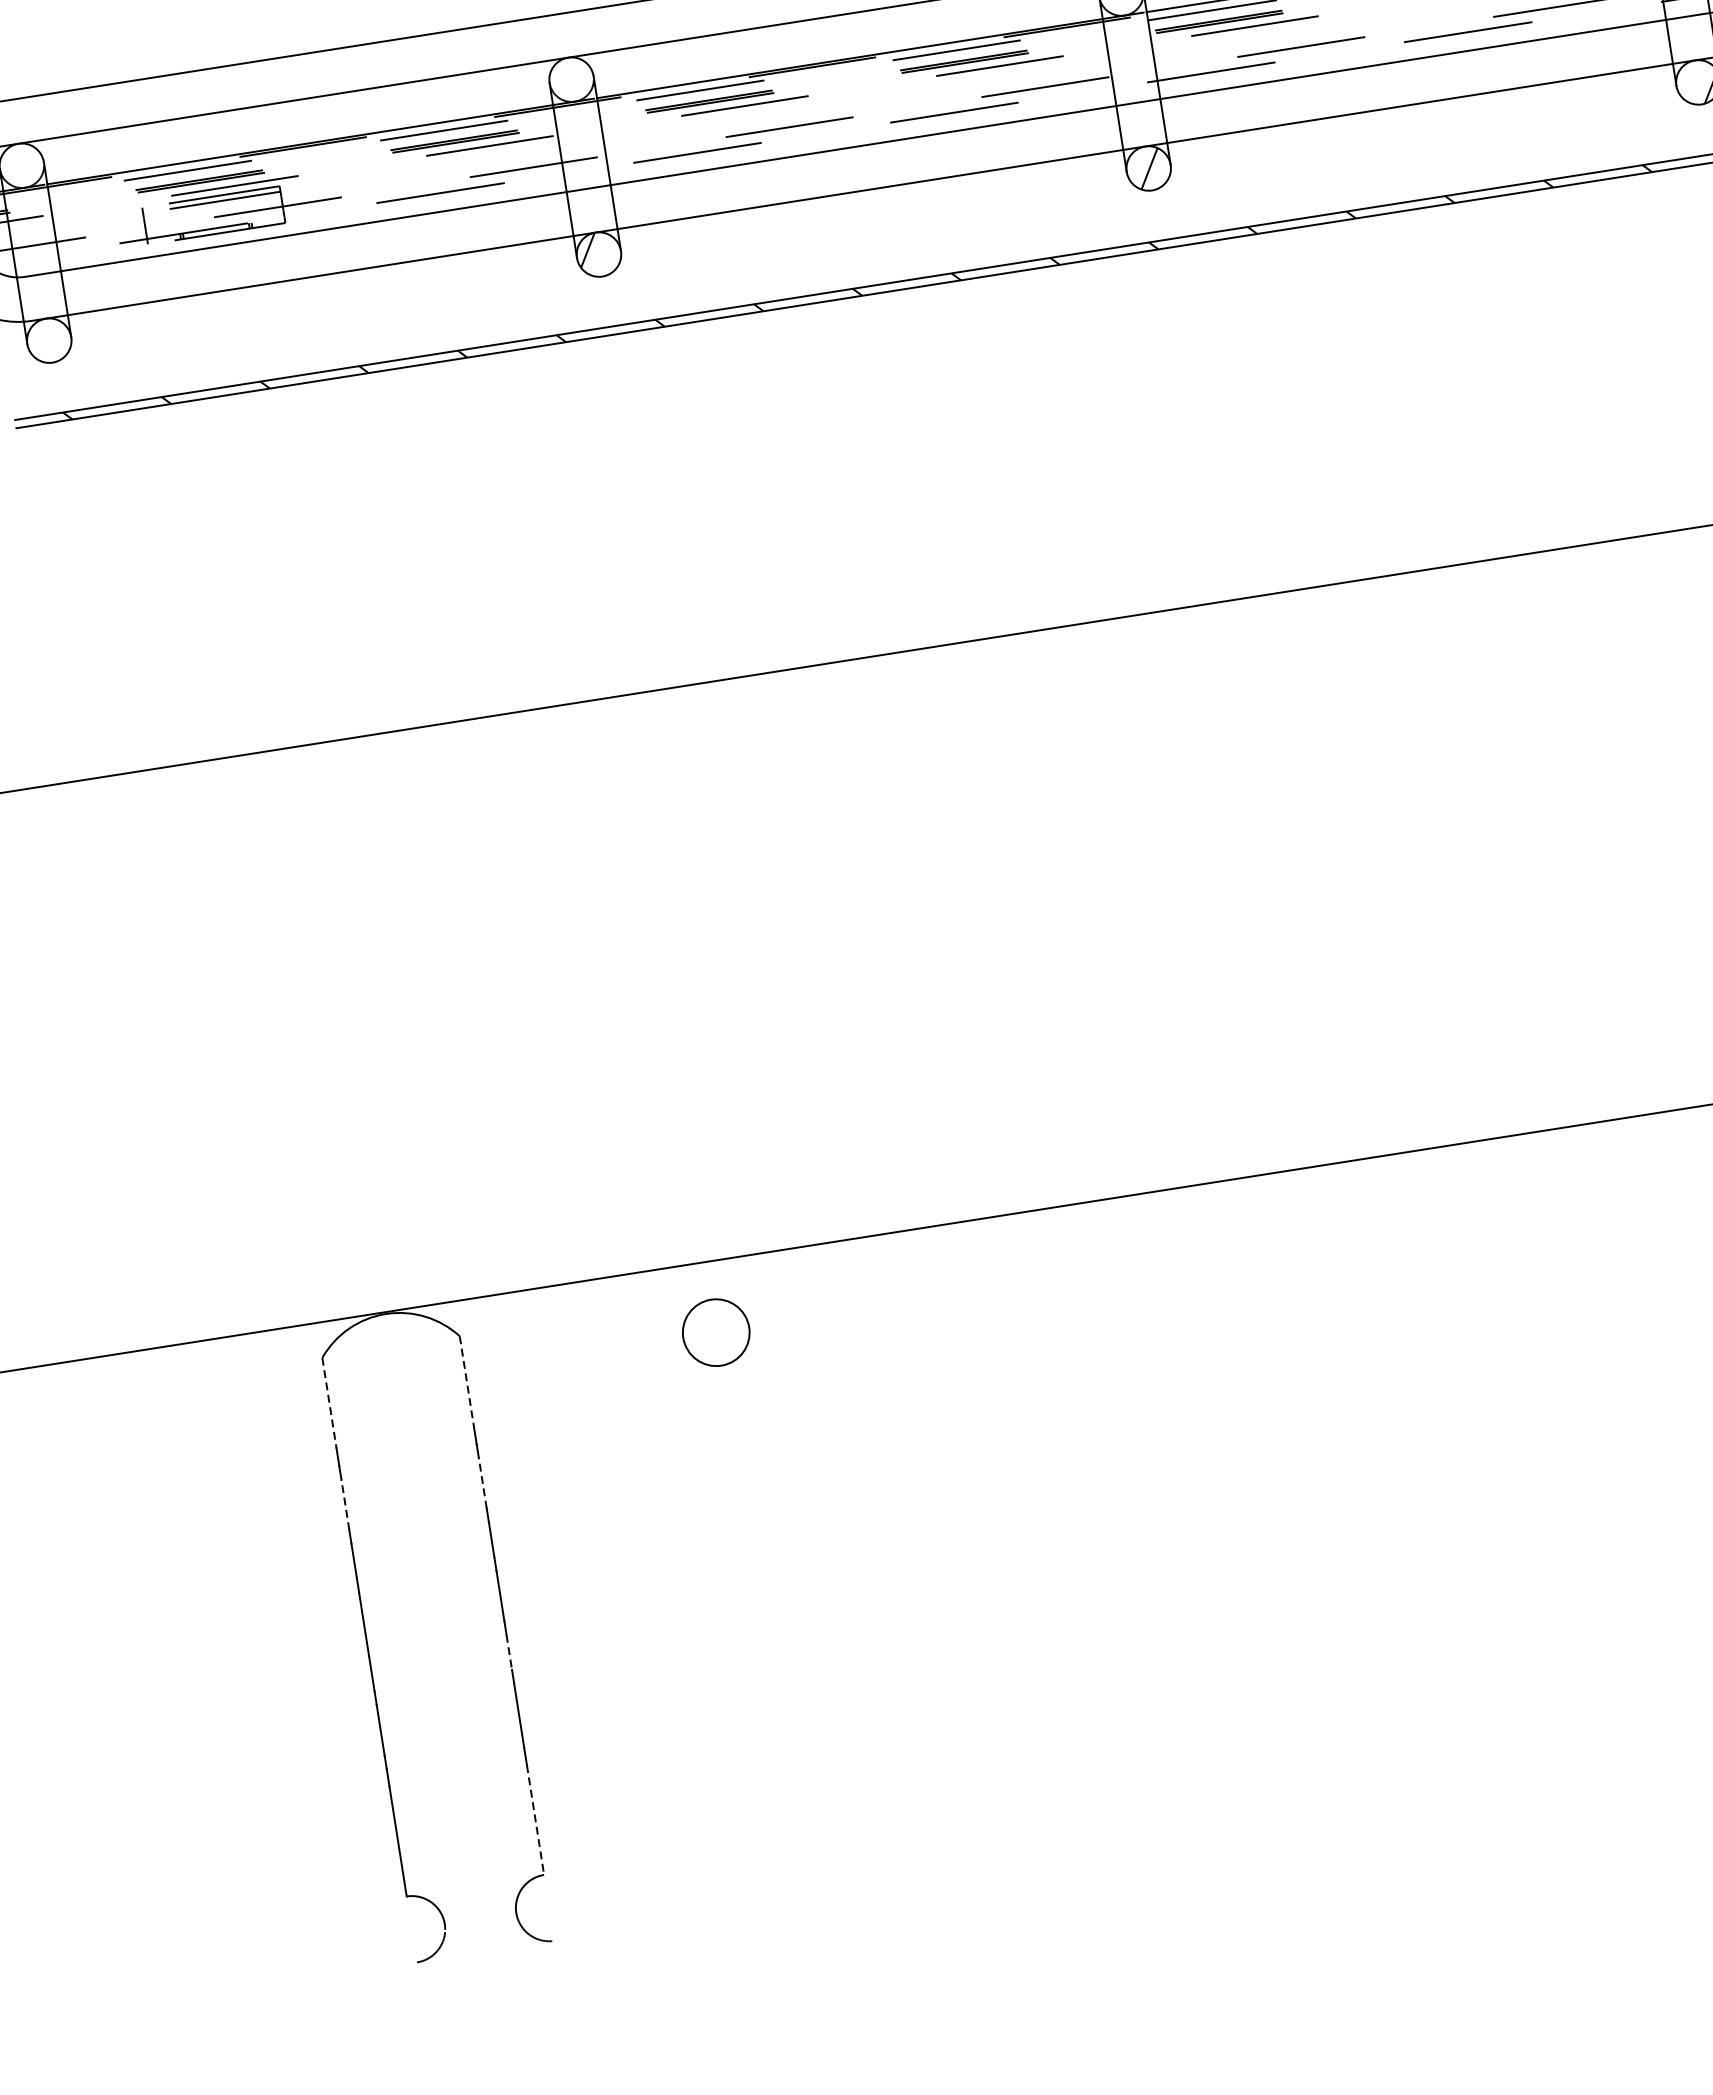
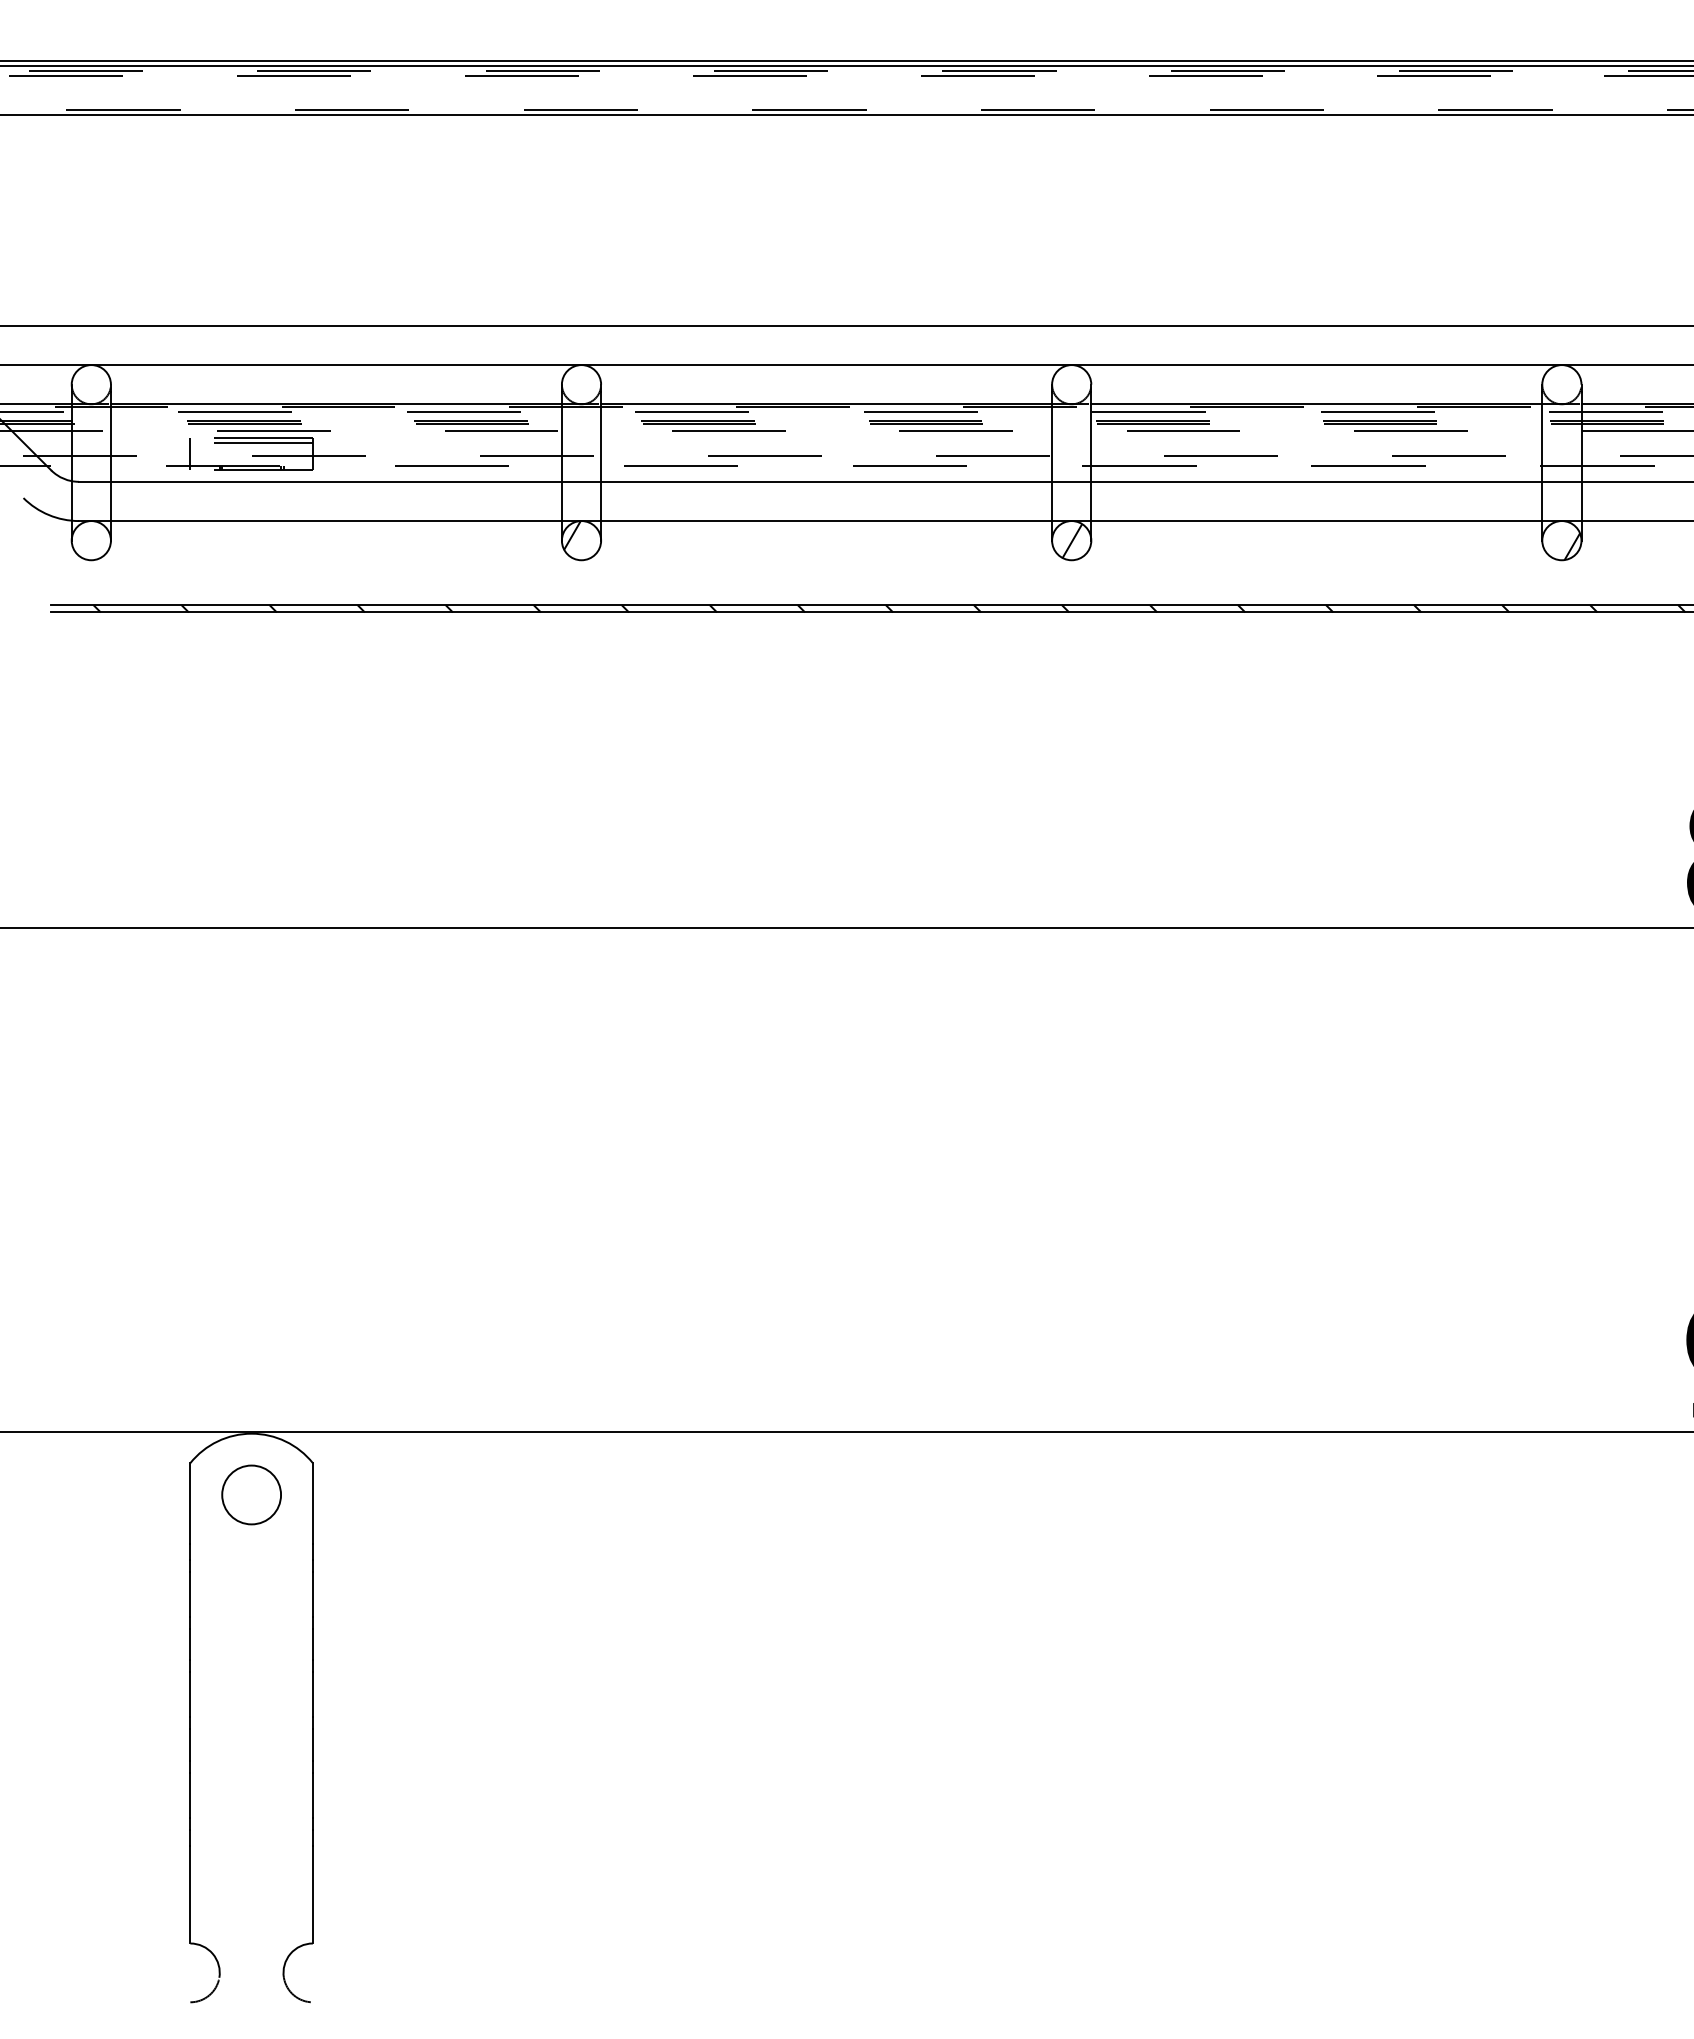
circle: (716, 1332) -> (251, 1494), moved
line: (466, 1382) -> (312, 1504), dashed -> solid
line: (329, 1404) -> (190, 1504), dashed -> solid
line: (482, 1483) -> (312, 1594), dashed -> solid
line: (345, 1505) -> (190, 1594), dashed -> solid
line: (508, 1652) -> (312, 1745), dashed -> solid
line: (535, 1820) -> (312, 1894), dashed -> solid

